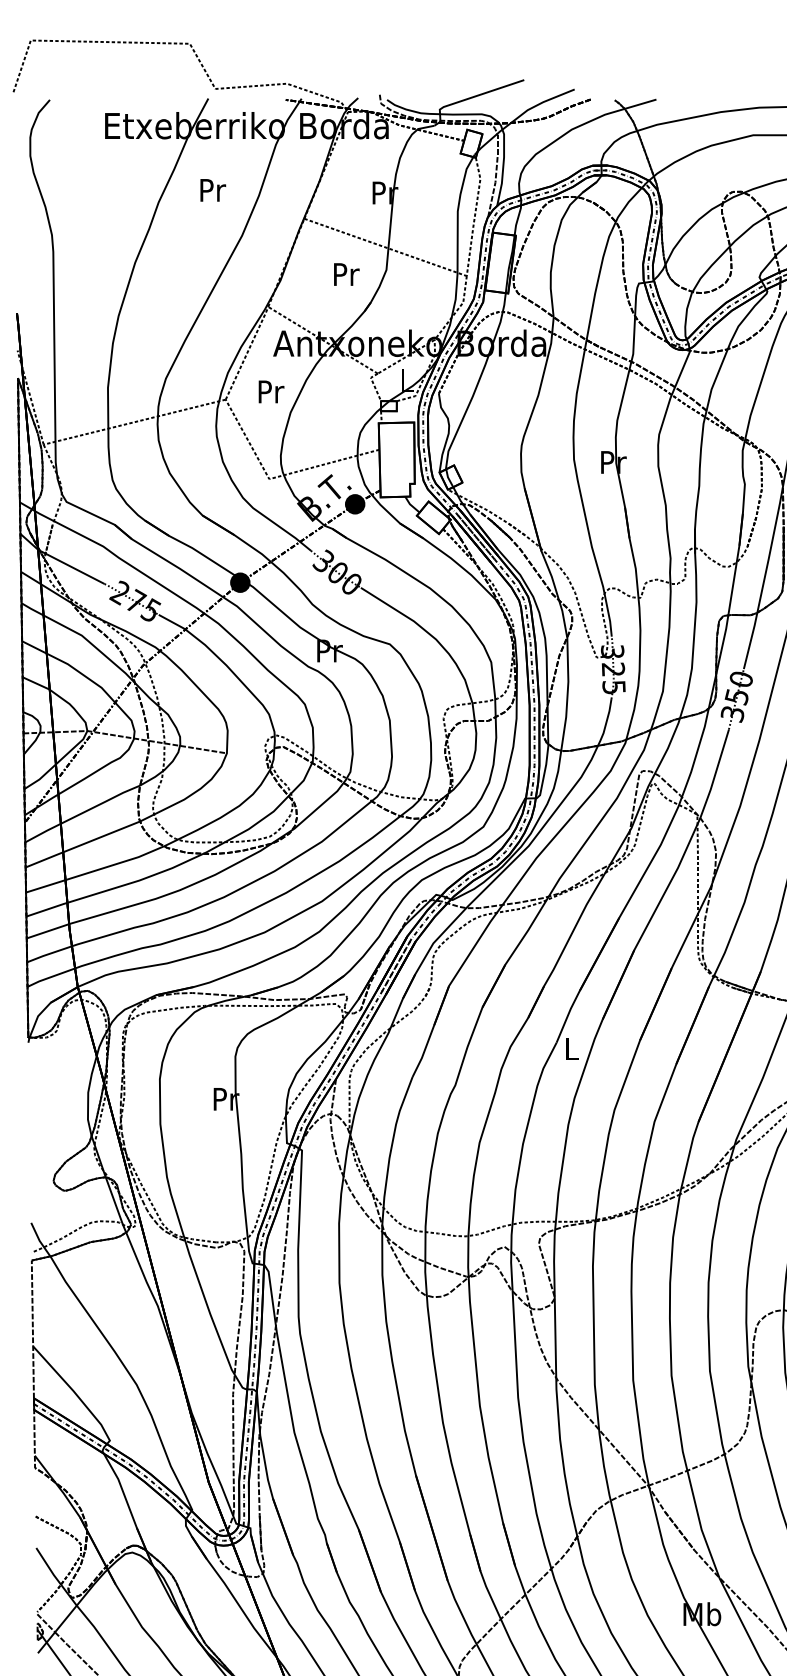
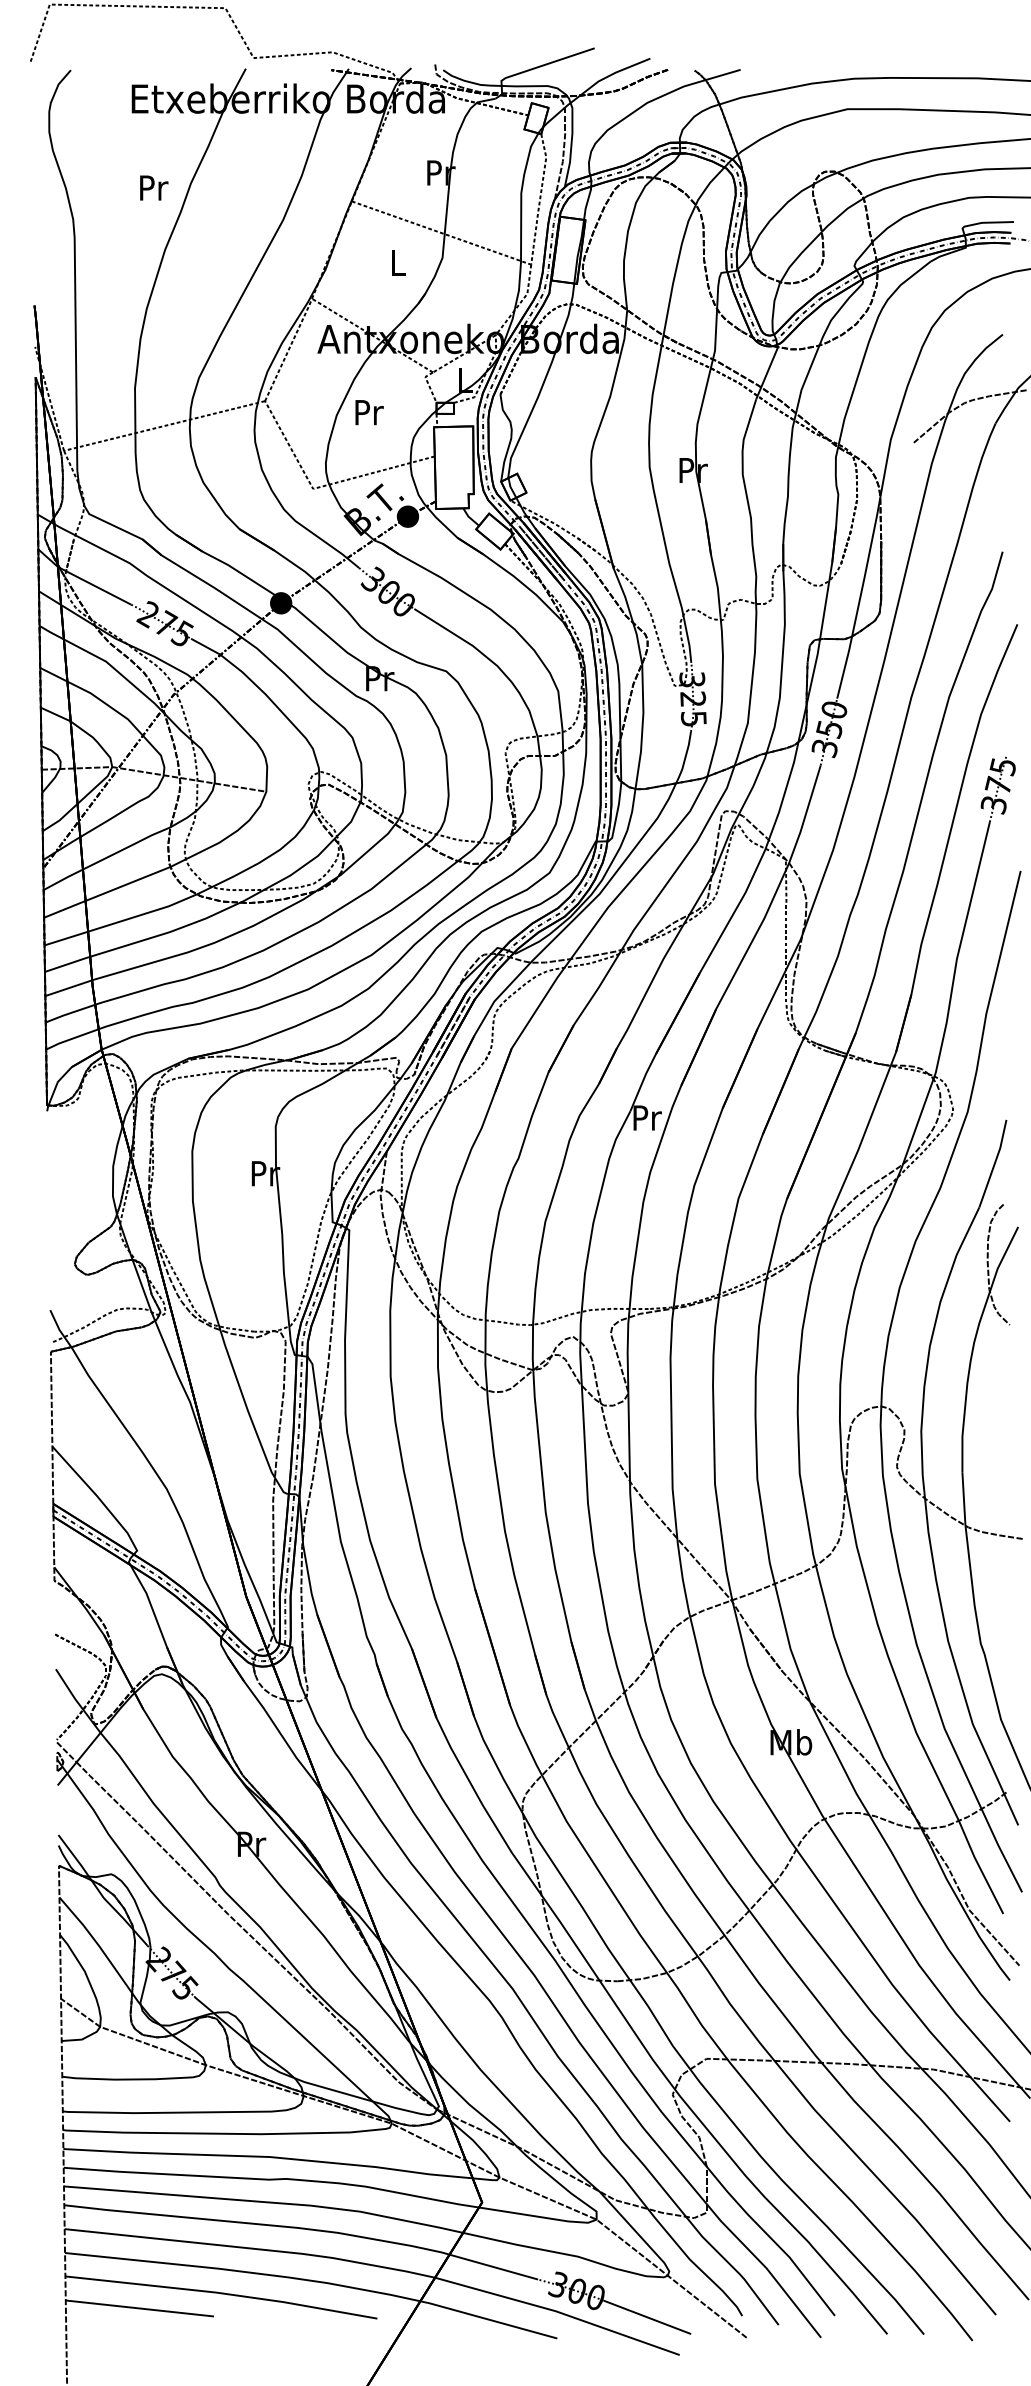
text: (213, 189) -> (154, 187), moved
text: (346, 274) -> (398, 262), Pr -> L
text: (271, 391) -> (369, 412), moved
text: (572, 1048) -> (647, 1117), L -> Pr

